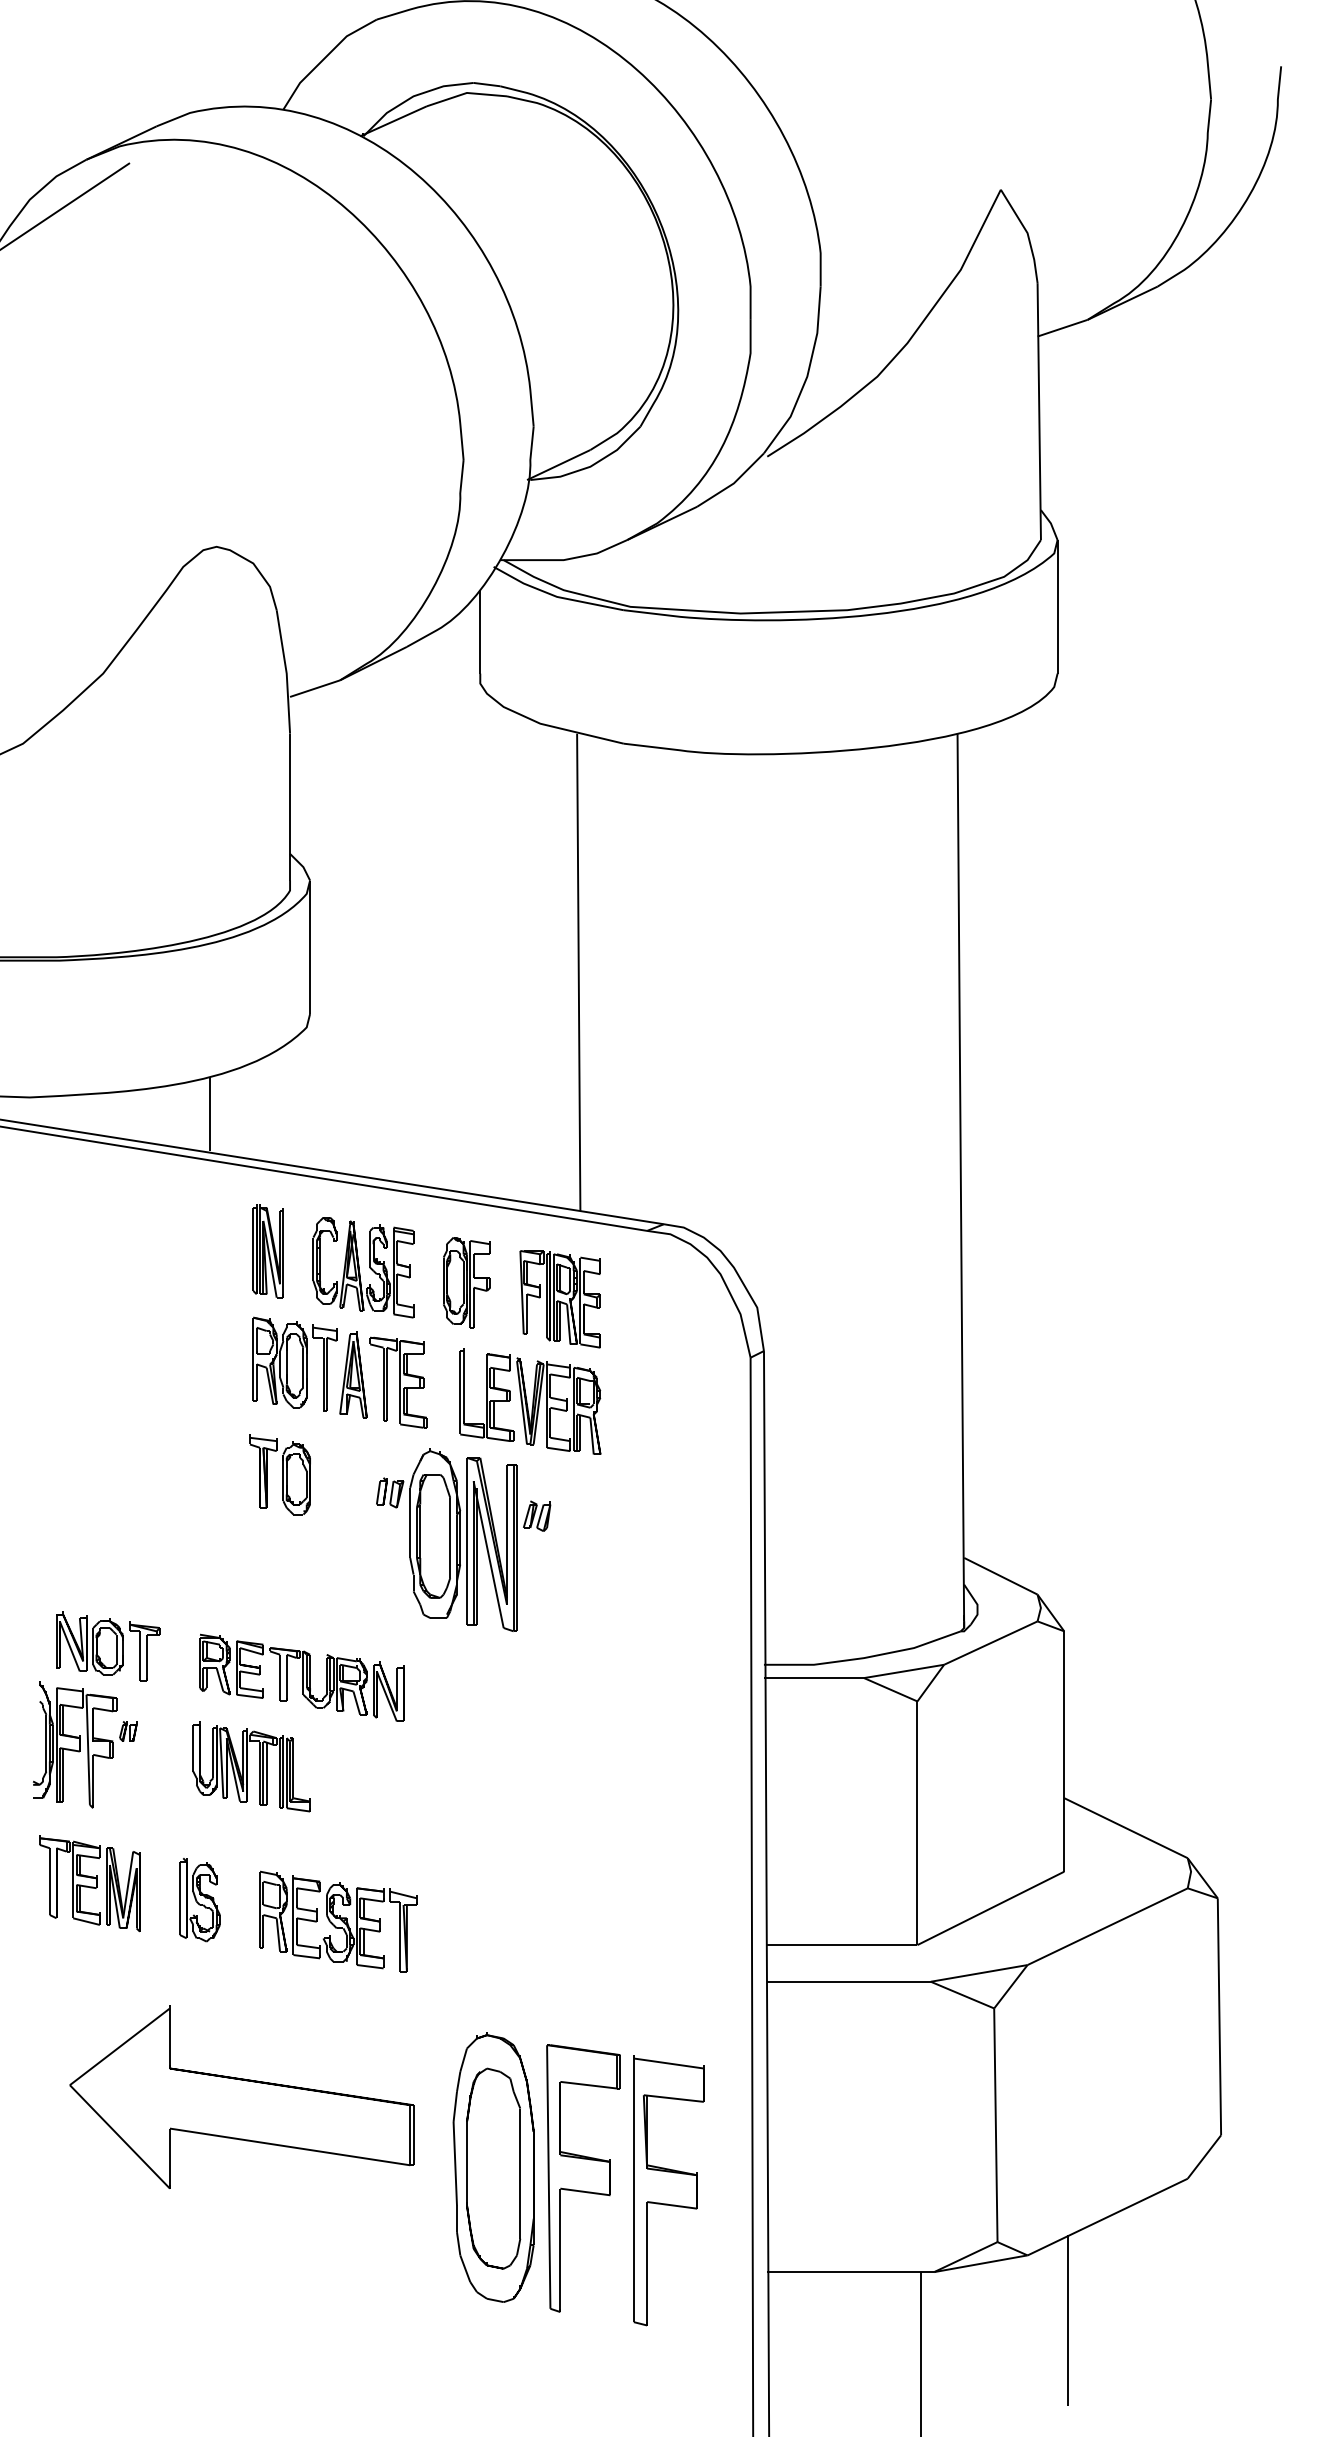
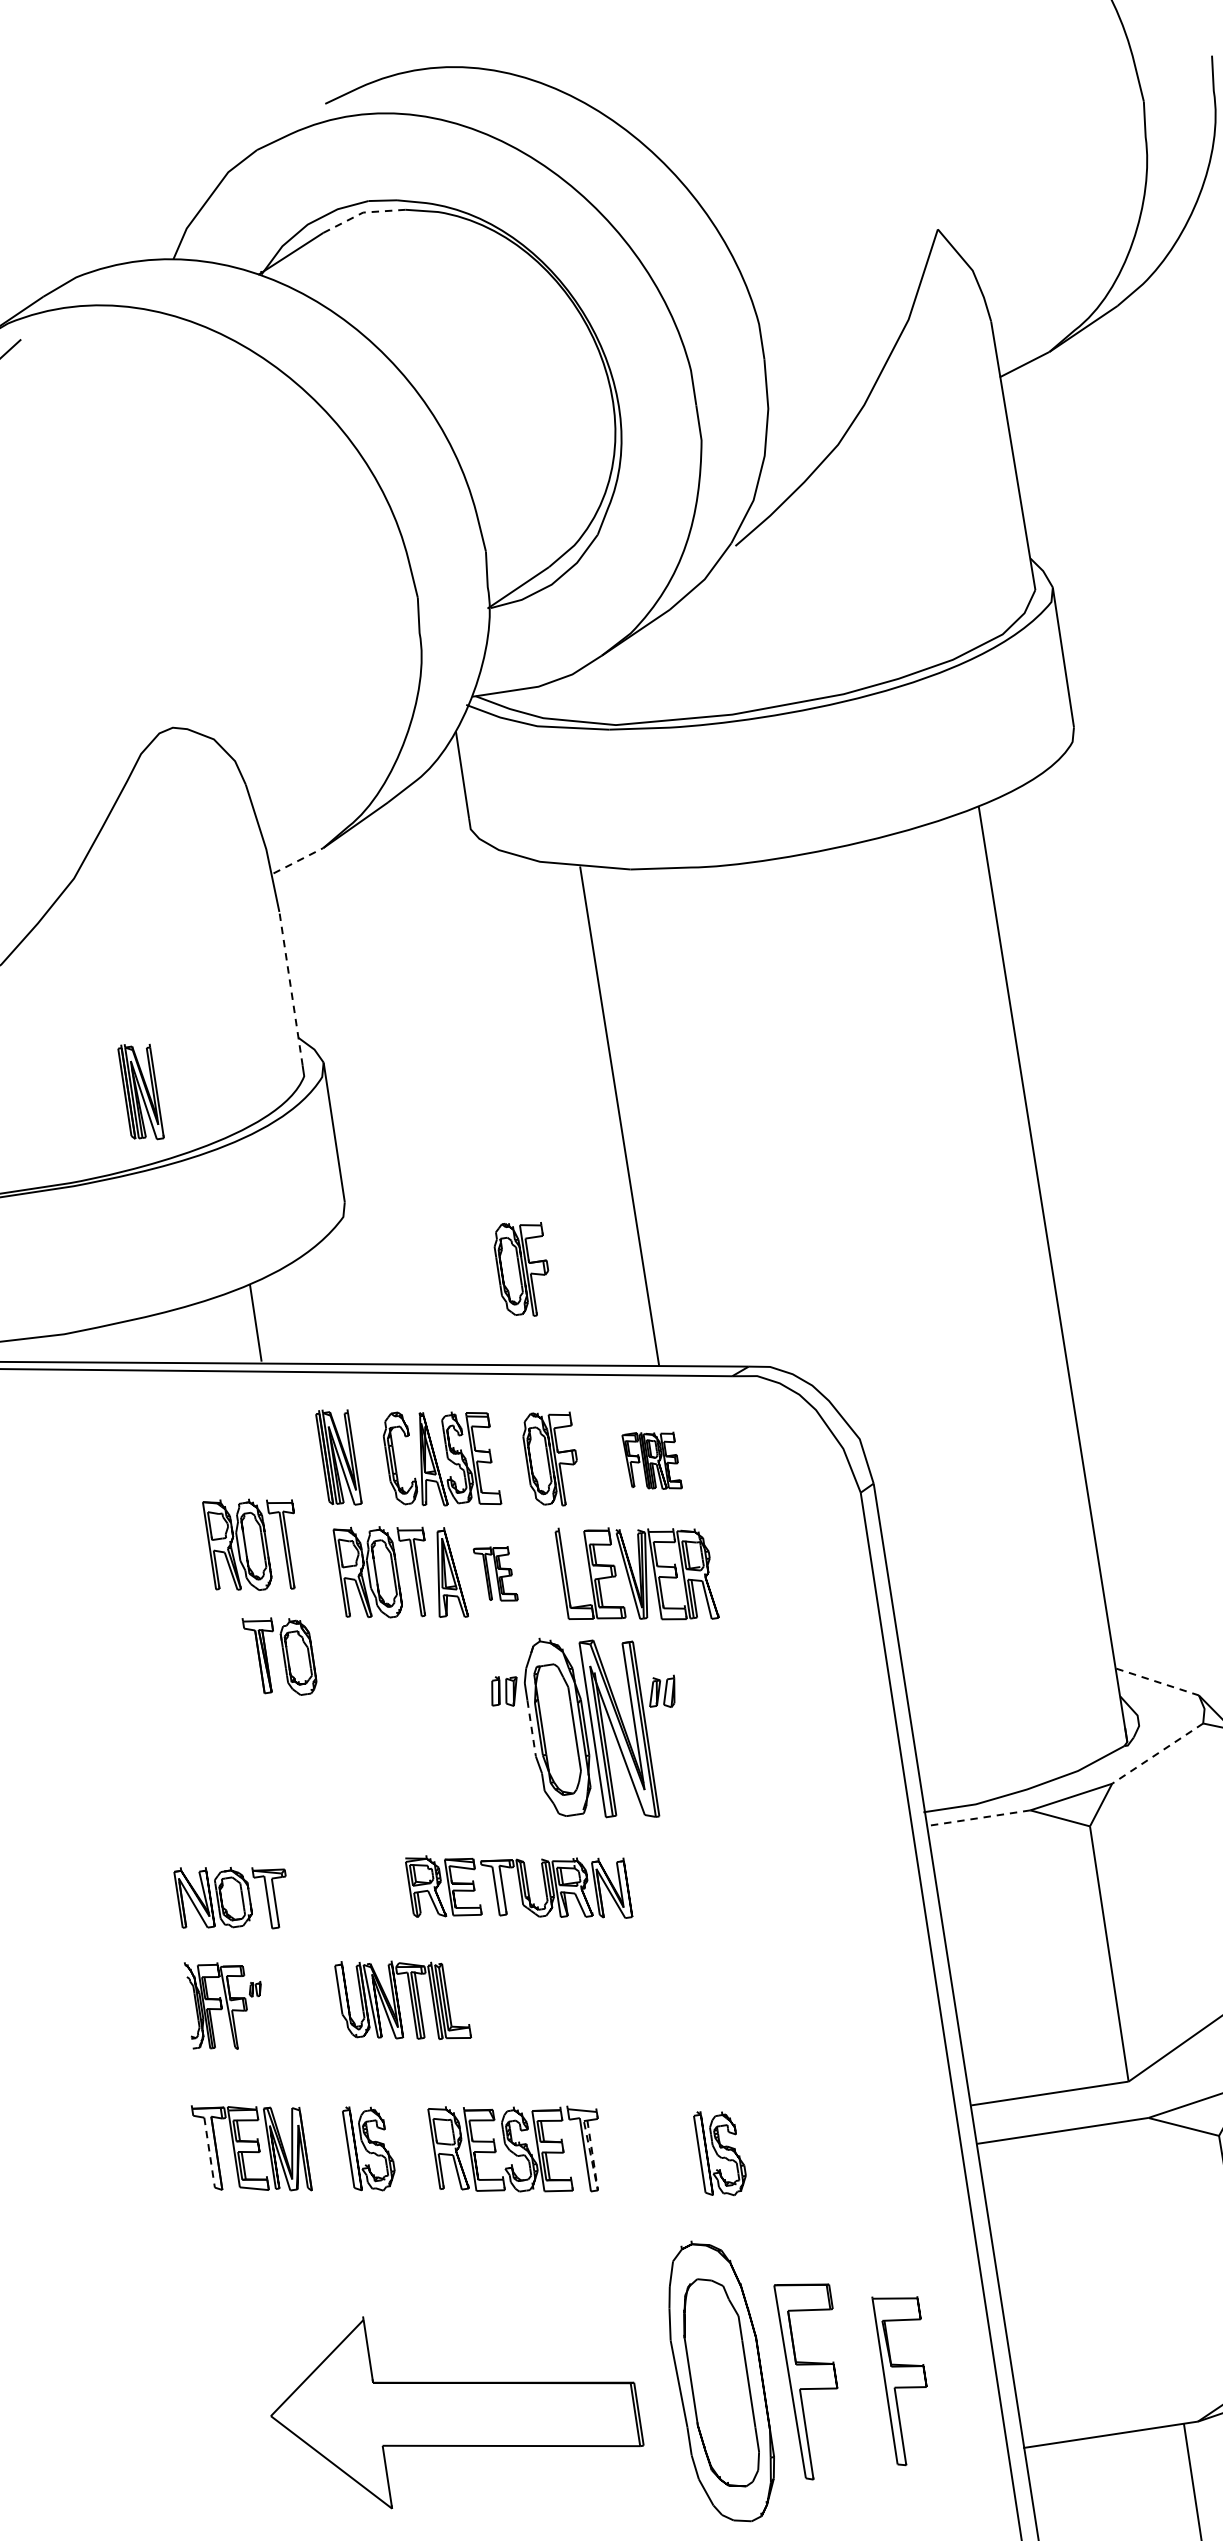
line: (466, 92) -> (362, 212), solid -> dashed
line: (315, 688) -> (298, 860), solid -> dashed
line: (290, 806) -> (291, 988), solid -> dashed
part: (134, 882) -> (139, 1092), added
part: (466, 1101) -> (522, 1269), added
part: (559, 1299) -> (651, 1462), size x0.6
part: (176, 1319) -> (253, 1543), added
part: (398, 1382) -> (495, 1574), size x0.6
part: (279, 1474) -> (279, 1655), moved
line: (410, 1531) -> (531, 1728), solid -> dashed
line: (1001, 1576) -> (1158, 1682), solid -> dashed
line: (990, 1643) -> (1157, 1754), solid -> dashed
part: (301, 1677) -> (518, 1887), moved
line: (813, 1678) -> (977, 1818), solid -> dashed
part: (85, 1744) -> (225, 2003), size x0.7
line: (49, 1882) -> (209, 2153), solid -> dashed
part: (526, 1954) -> (720, 2153), added
line: (406, 1971) -> (597, 2190), solid -> dashed
part: (241, 2096) -> (452, 2400), moved
part: (583, 2178) -> (815, 2379), size x0.7
part: (668, 2190) -> (906, 2378), size x0.6

